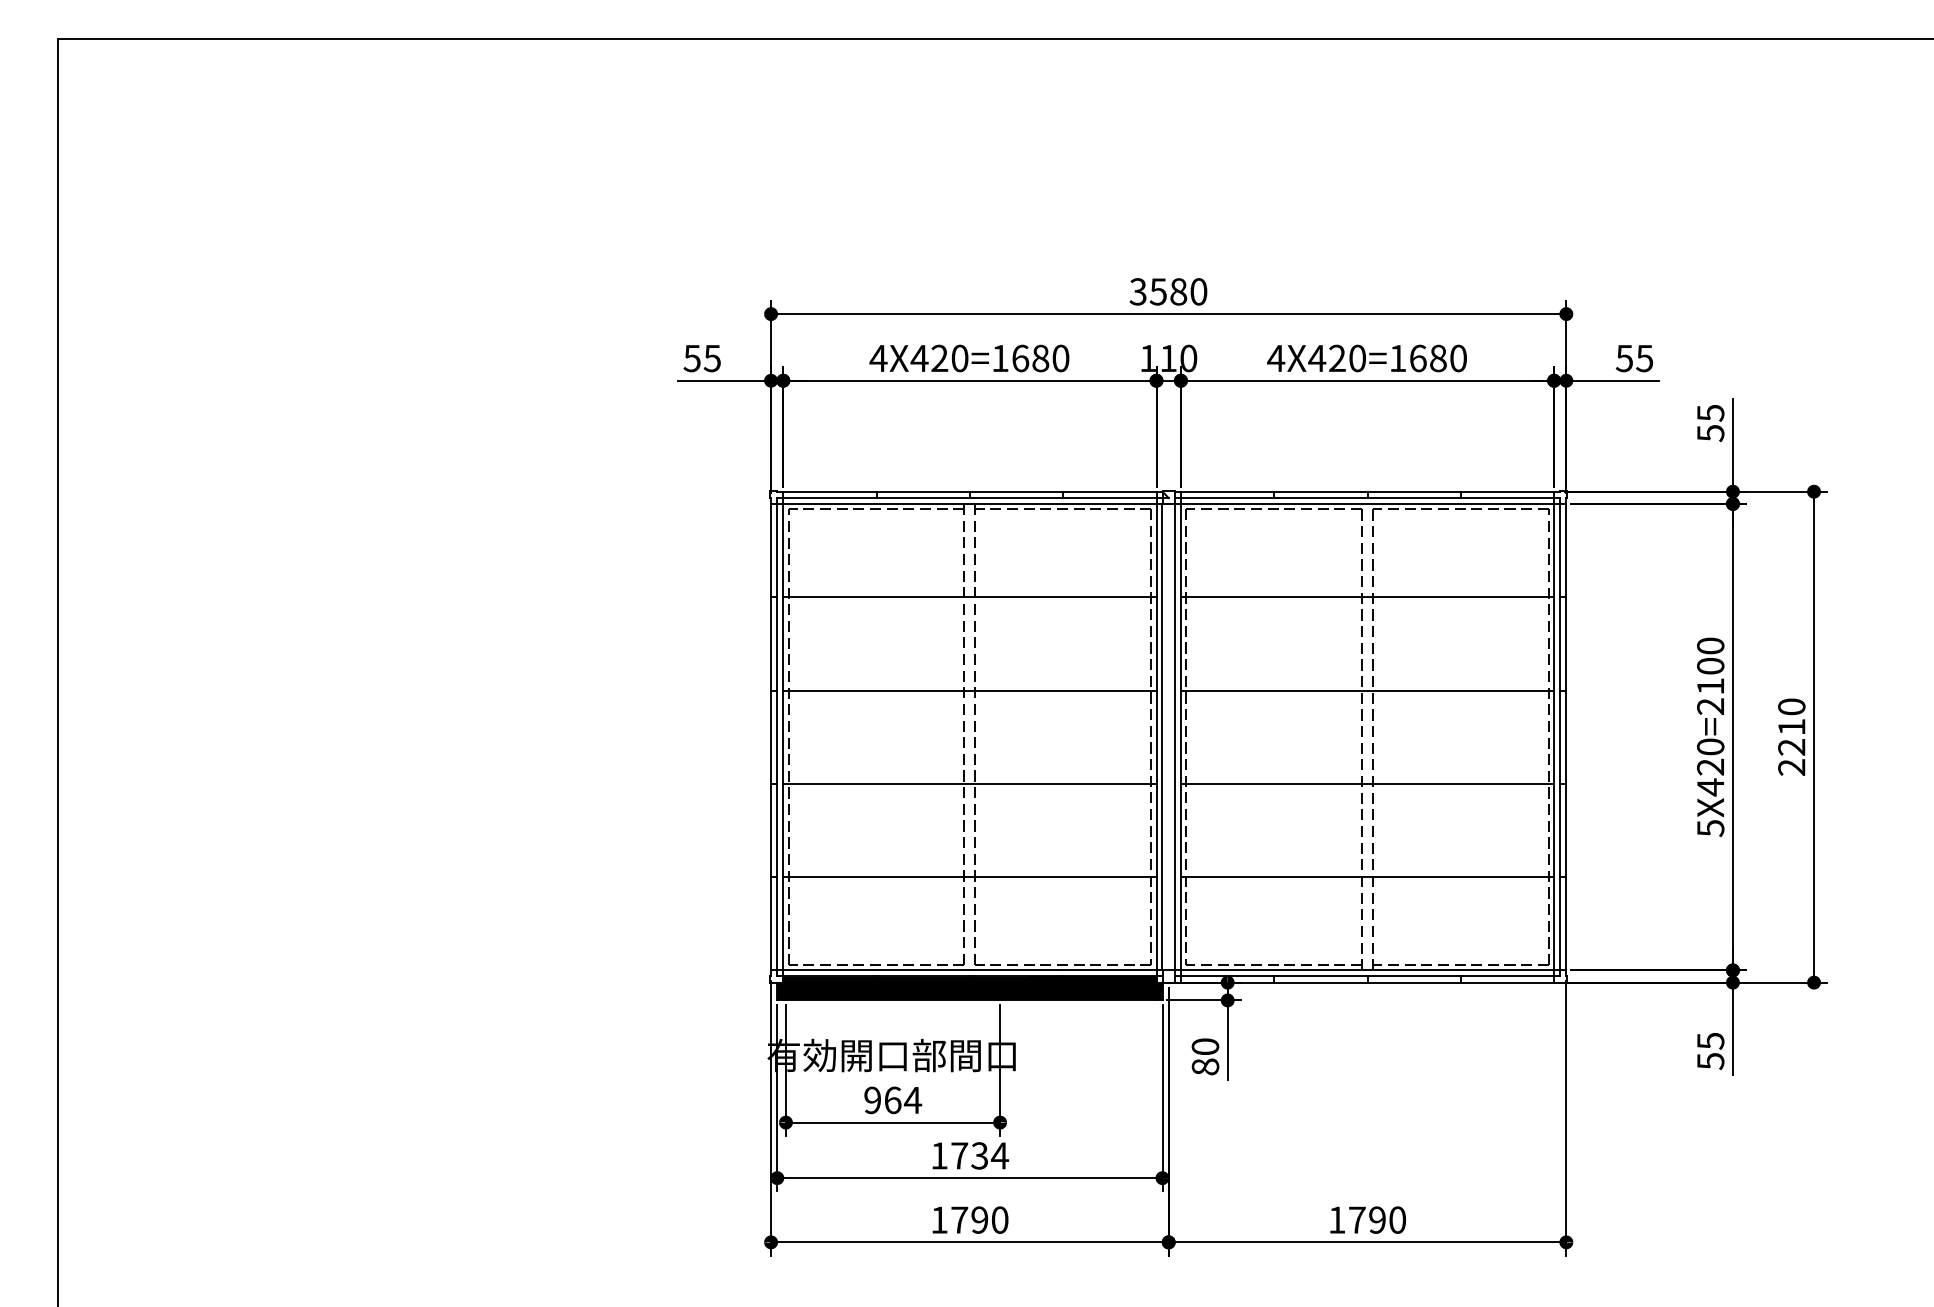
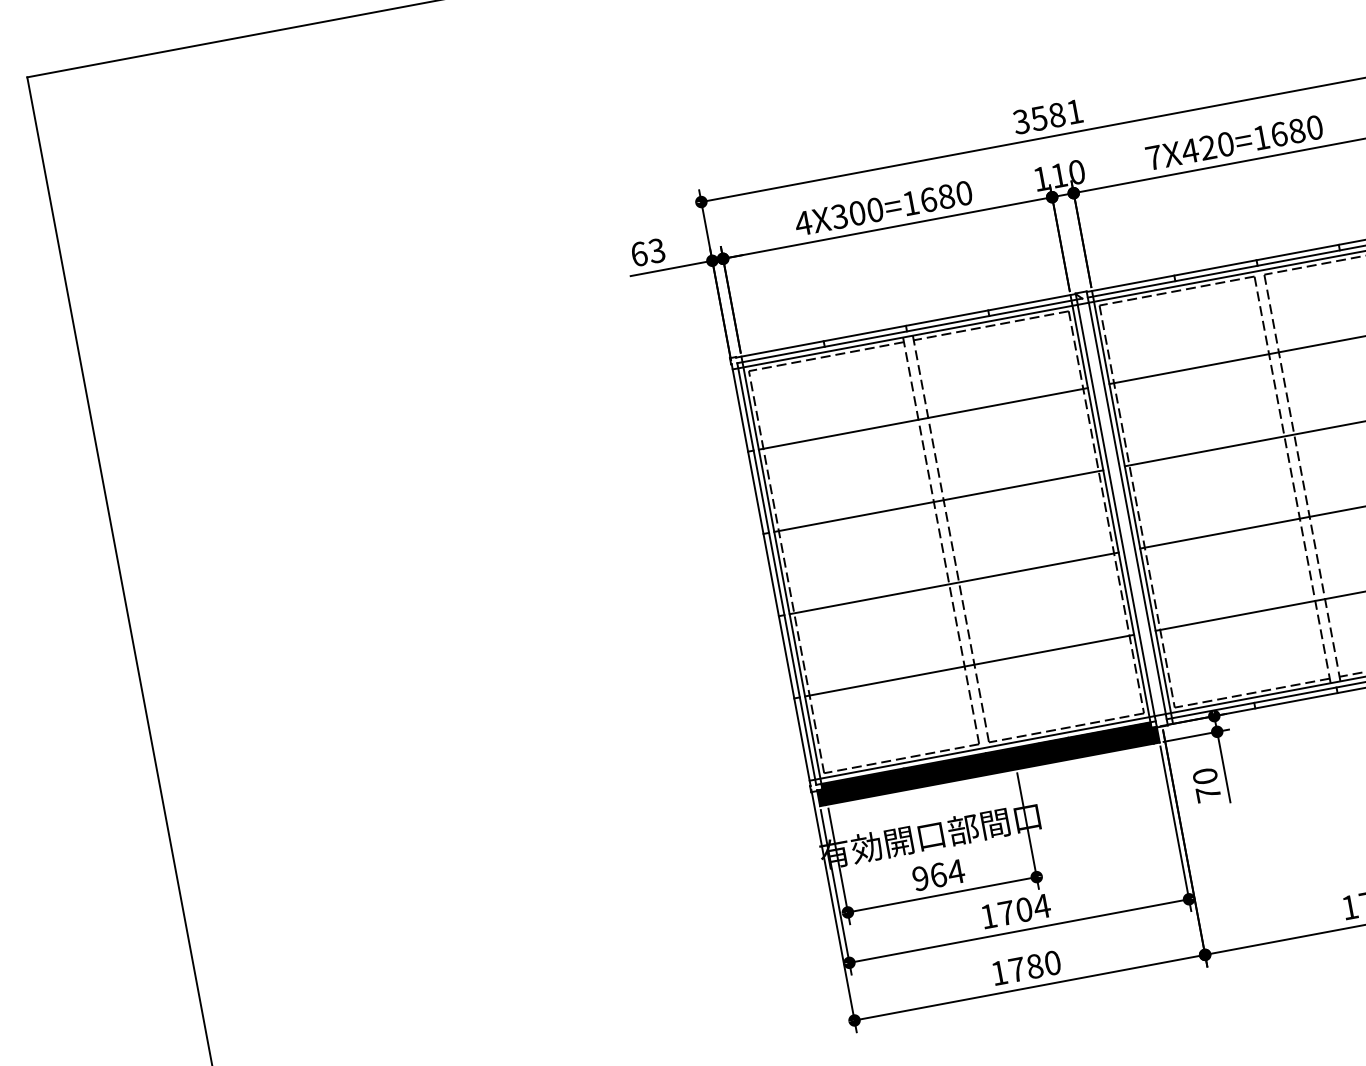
text: (1198, 291) -> (1074, 111), 3580 -> 3581
text: (701, 358) -> (647, 252), 55 -> 63
text: (929, 358) -> (848, 215), 4X420=1680 -> 4X300=1680
text: (1276, 358) -> (1154, 157), 4X420=1680 -> 7X420=1680
text: (1205, 1066) -> (1208, 793), 80 -> 70
text: (979, 1155) -> (1023, 909), 1734 -> 1704
text: (979, 1219) -> (1034, 965), 1790 -> 1780

